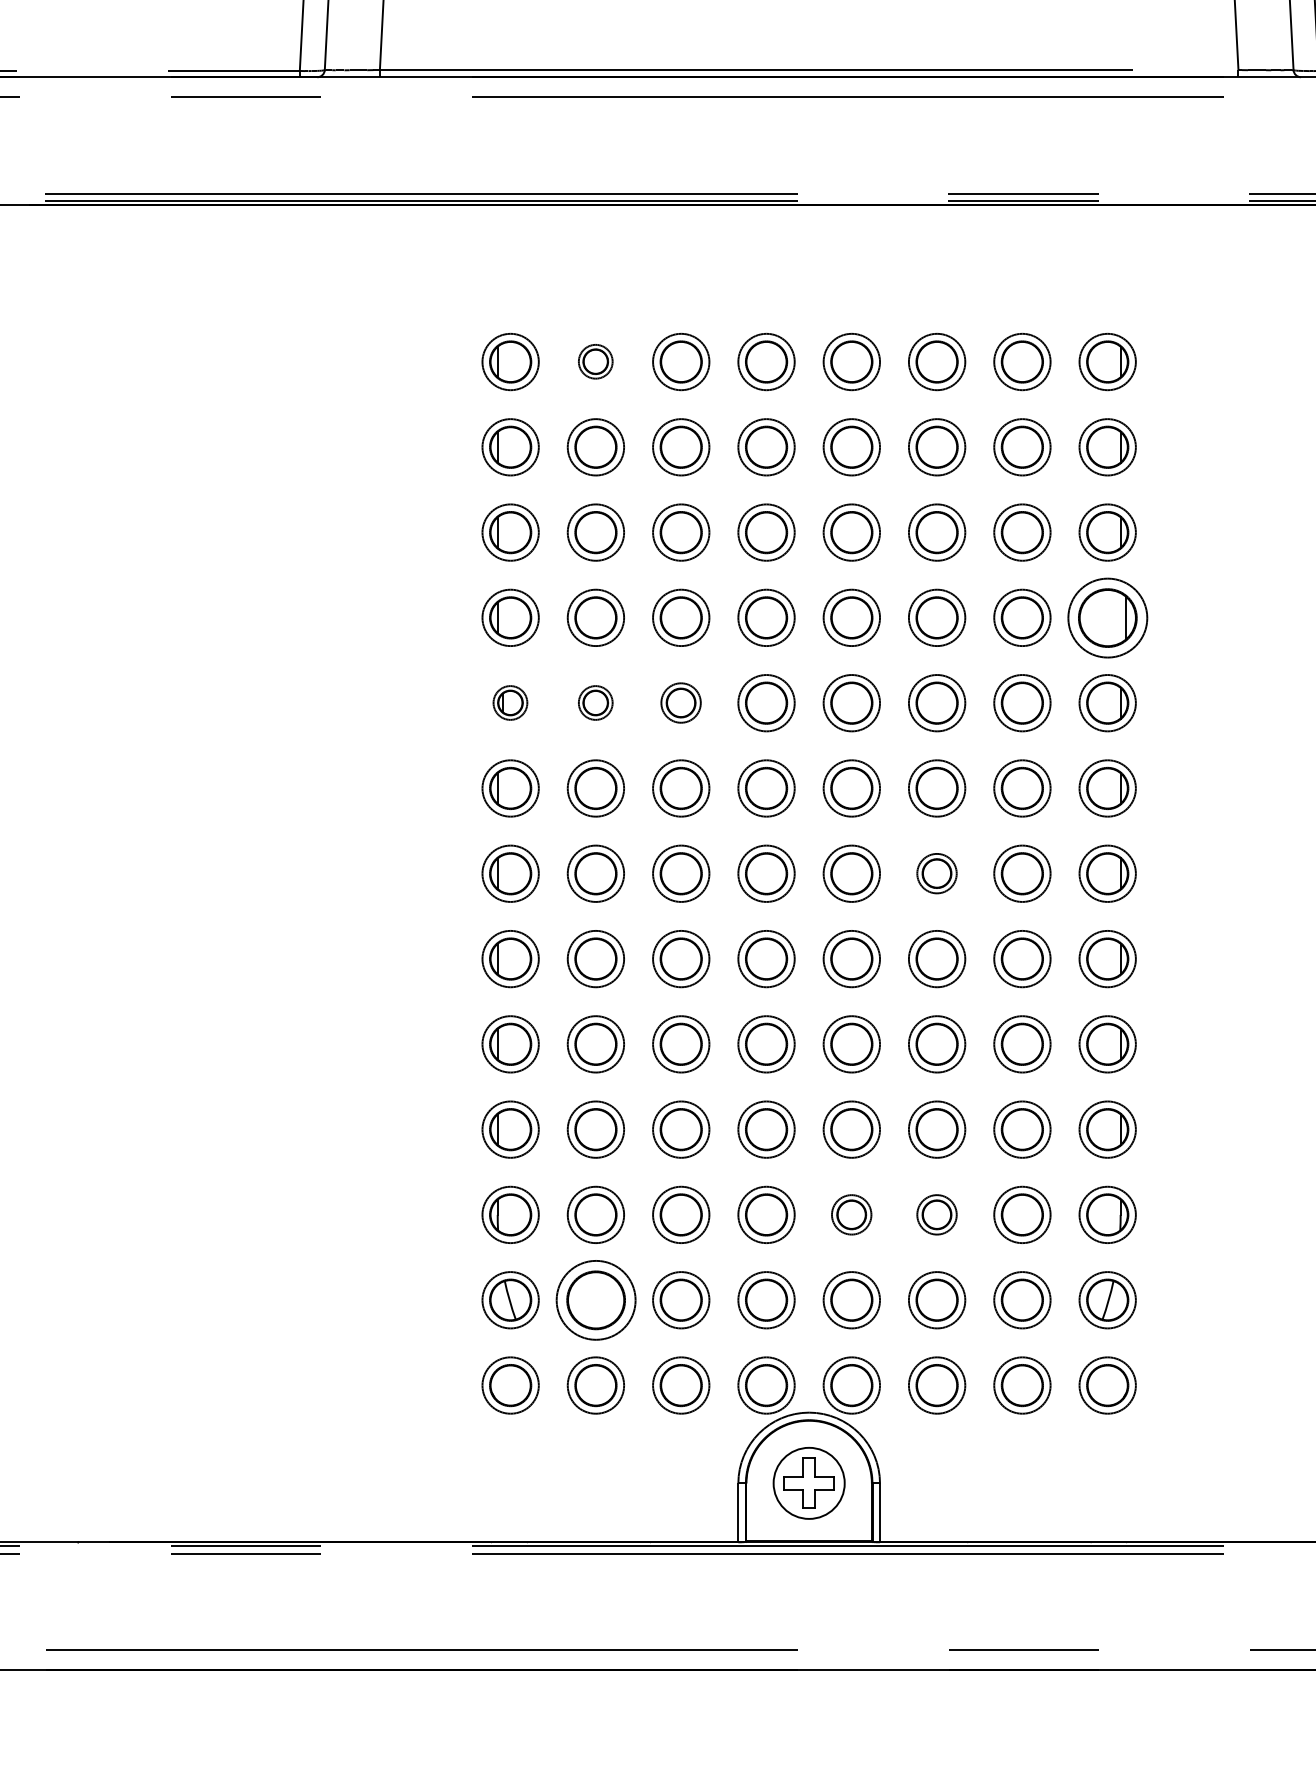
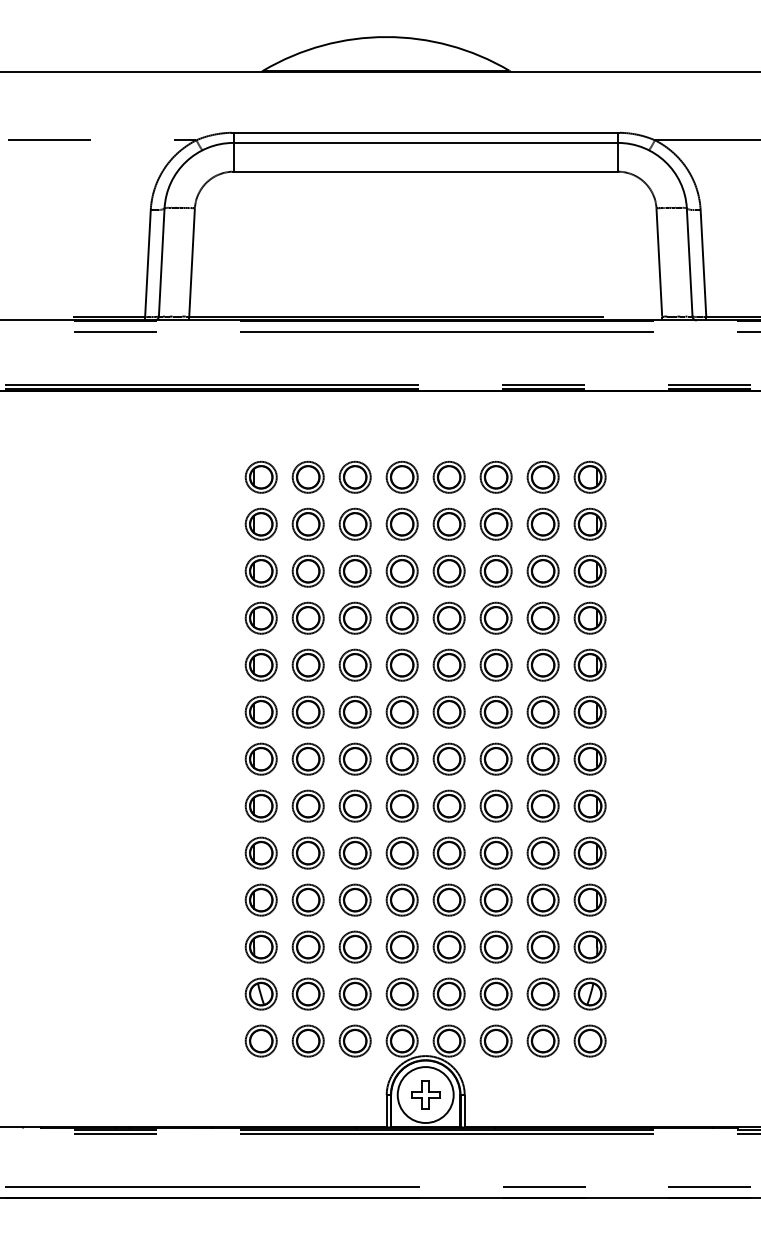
part: (594, 360) -> (307, 476), size x1.67
part: (1106, 616) -> (589, 617), size x0.71
part: (509, 701) -> (260, 664), size x1.67
part: (594, 701) -> (307, 664), size x1.67
part: (679, 701) -> (354, 664), size x1.43
part: (935, 872) -> (495, 758), size x1.43
part: (850, 1213) -> (448, 946), size x1.43
part: (935, 1213) -> (495, 946), size x1.43
part: (594, 1299) -> (307, 993), size x0.71
circle: (808, 1482) -> (425, 1094), size x1.43

